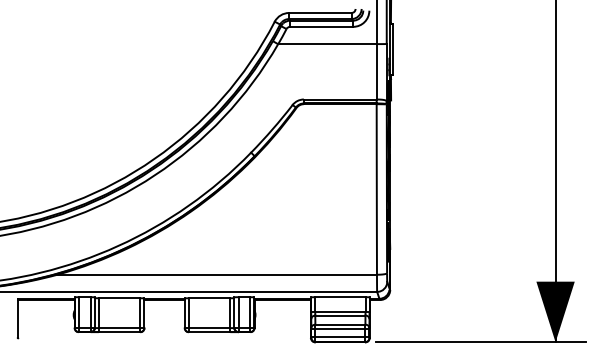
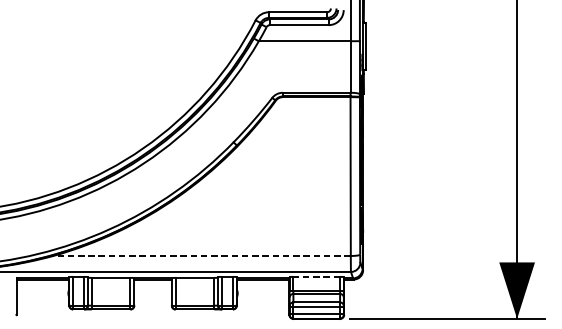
line: (217, 274) -> (202, 255), solid -> dashed
line: (339, 297) -> (315, 277), solid -> dashed

